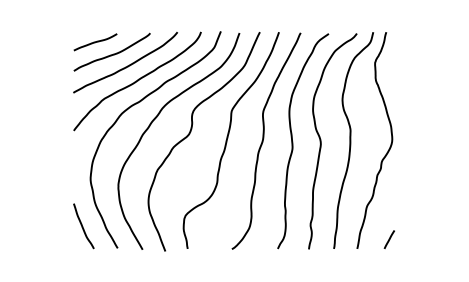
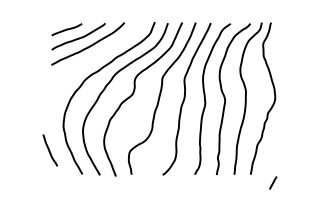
curve: (137, 81) -> (96, 57), removed
curve: (83, 226) -> (50, 150), moved
line: (388, 239) -> (272, 182), moved

